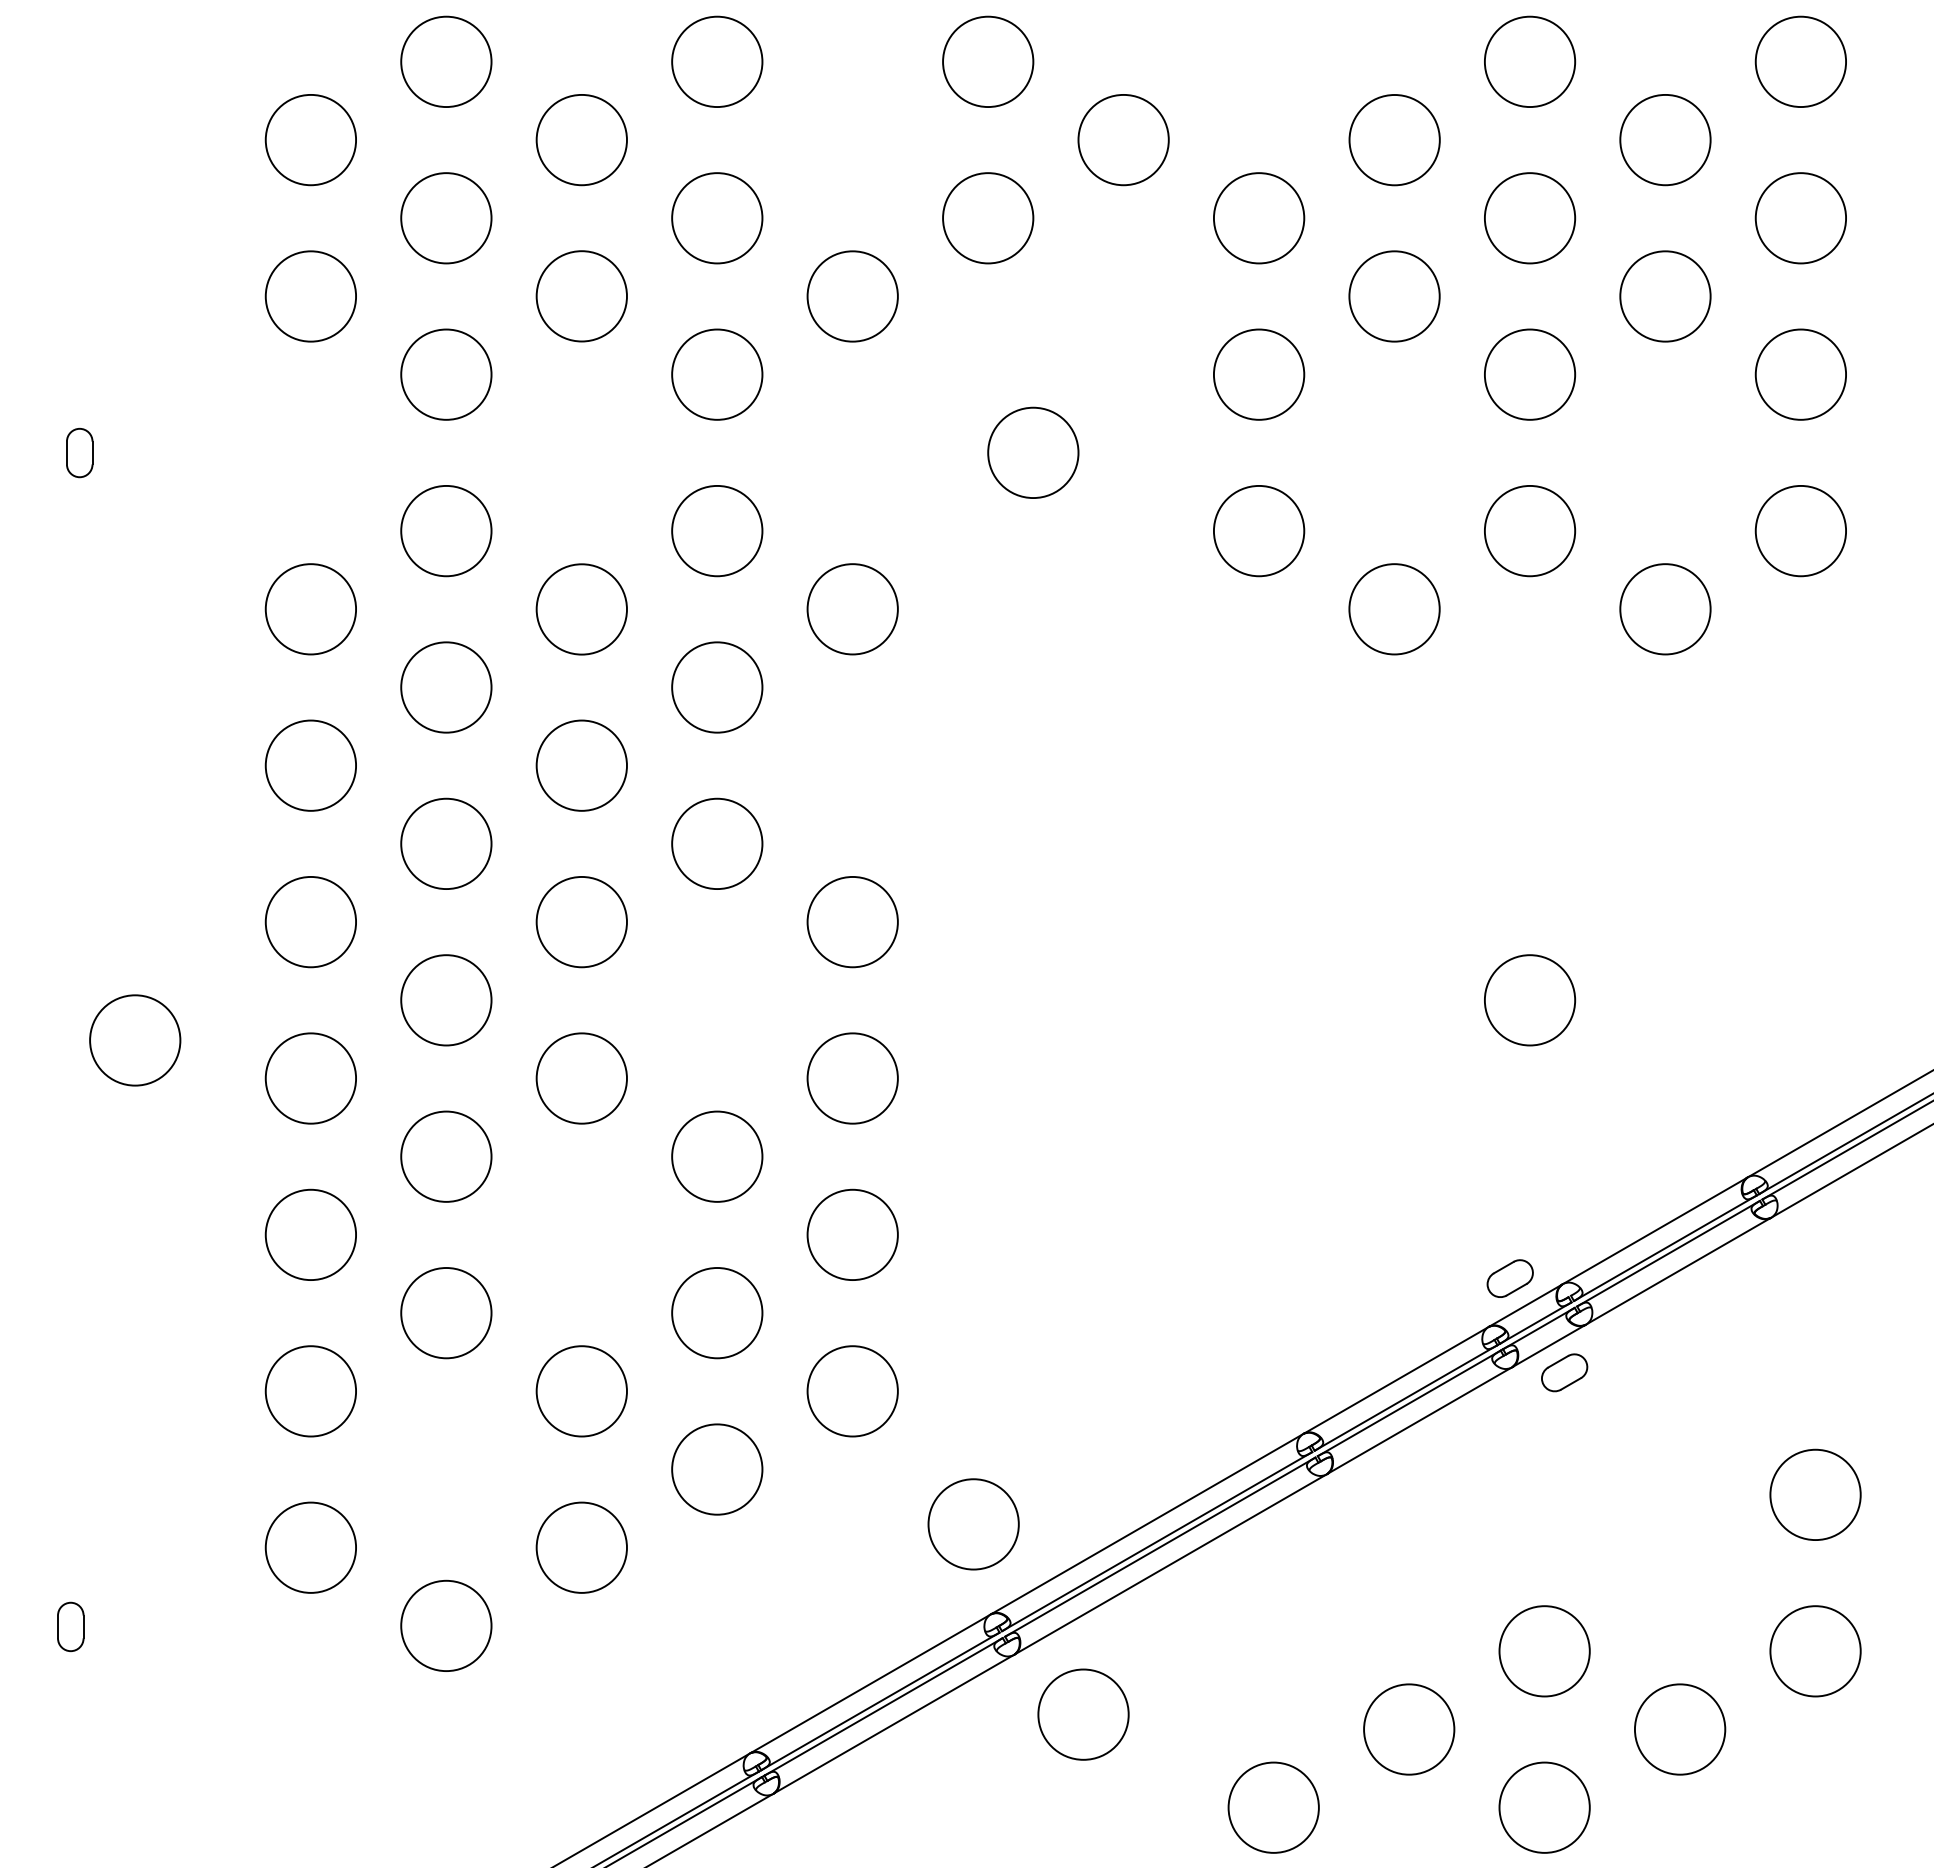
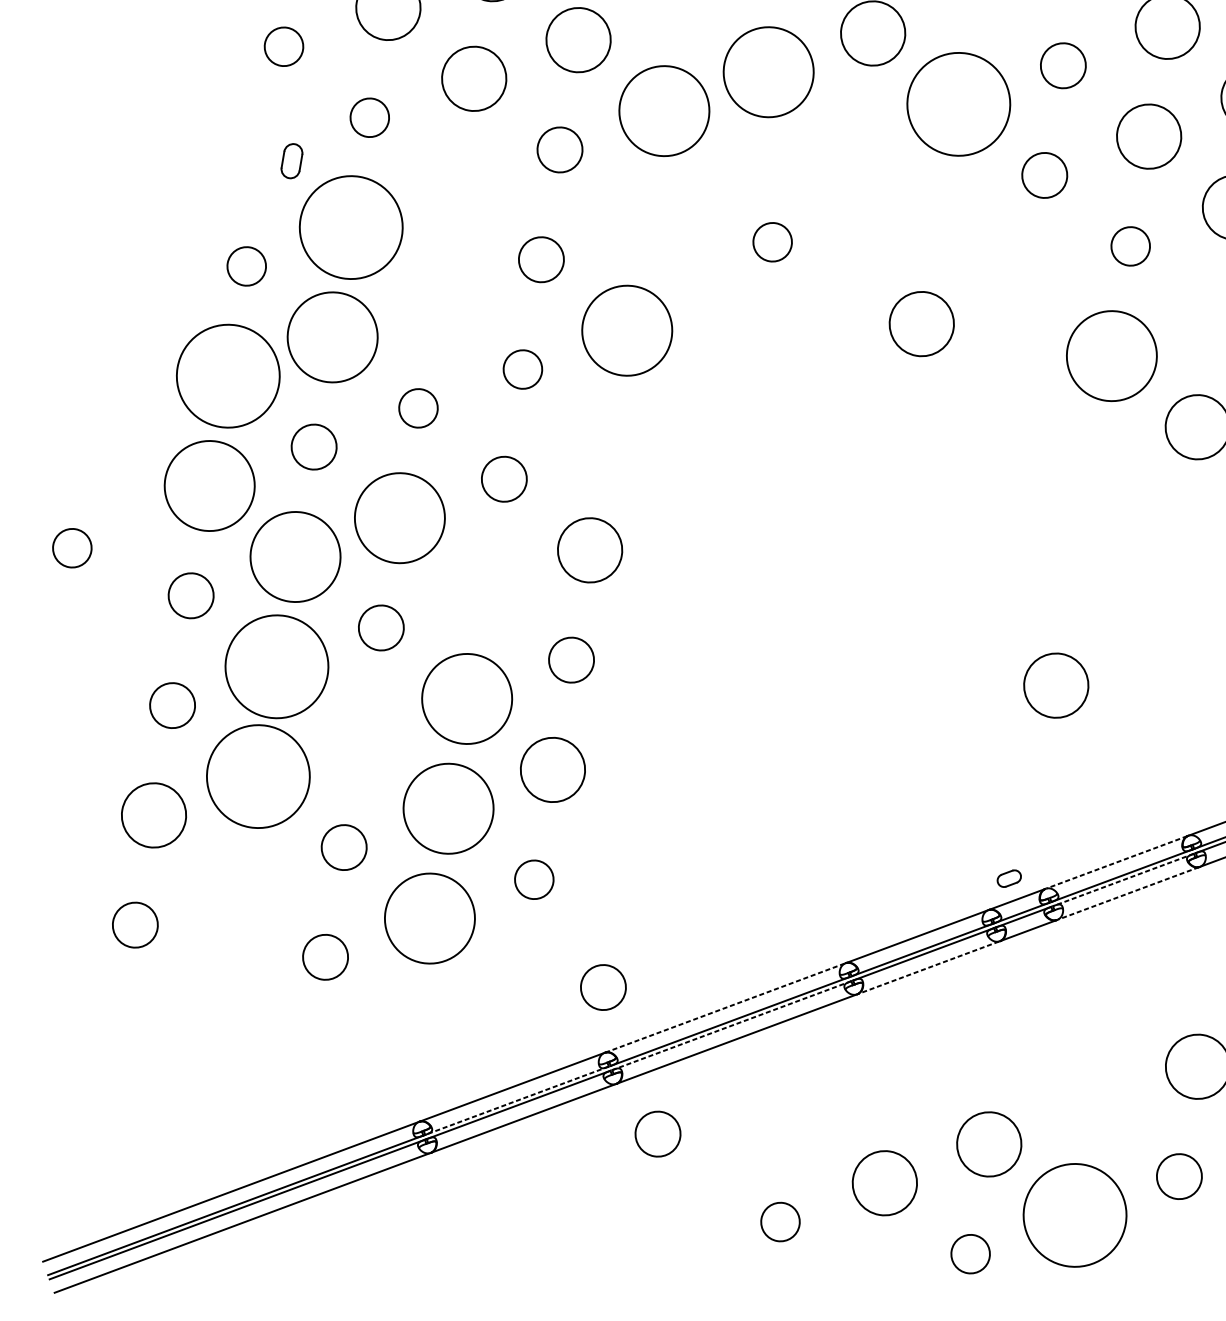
circle: (1394, 140) -> (1063, 65), size x0.7
circle: (988, 218) -> (768, 72), size x1.4
circle: (1259, 218) -> (959, 104), size x1.6
circle: (310, 296) -> (283, 46), size x0.6
circle: (852, 296) -> (664, 111), size x1.4
circle: (1394, 296) -> (1044, 175), size x0.7
circle: (446, 374) -> (369, 117), size x0.6
circle: (717, 374) -> (560, 149), size x0.7
circle: (1259, 374) -> (940, 214), removed
circle: (1530, 374) -> (1130, 246), size x0.6
part: (79, 452) -> (291, 160), moved
circle: (1033, 452) -> (772, 242), size x0.6
circle: (446, 530) -> (351, 227), size x1.6
circle: (717, 530) -> (541, 259), size x0.7
circle: (1530, 531) -> (1112, 356), size x1.4
circle: (310, 609) -> (246, 266), size x0.6
circle: (581, 609) -> (436, 298), removed
circle: (852, 609) -> (627, 330), size x1.4
circle: (1394, 609) -> (1007, 395), removed
circle: (446, 687) -> (332, 337), size x1.4
circle: (717, 687) -> (523, 369), size x0.6
circle: (310, 765) -> (228, 376), size x1.6
circle: (581, 765) -> (418, 408), size x0.6
circle: (446, 843) -> (314, 446), size x0.7
circle: (717, 843) -> (504, 479), size x0.7
circle: (310, 921) -> (209, 485), size x1.4
circle: (581, 921) -> (399, 517), size x1.4
circle: (446, 1000) -> (295, 557), size x1.4
circle: (135, 1040) -> (72, 548), size x0.6
circle: (310, 1078) -> (190, 595), size x0.7
circle: (581, 1078) -> (381, 627), size x0.7
circle: (852, 1078) -> (571, 660), size x0.7
circle: (446, 1156) -> (277, 666), size x1.6
circle: (717, 1156) -> (467, 698), size x1.4
line: (1655, 1230) -> (1117, 862), solid -> dashed
circle: (310, 1234) -> (172, 705), size x0.7
line: (1668, 1253) -> (1123, 879), solid -> dashed
line: (1678, 1271) -> (1128, 893), solid -> dashed
part: (1509, 1278) -> (1008, 878), size x0.7
circle: (446, 1313) -> (258, 776), size x1.6
circle: (717, 1313) -> (448, 809), size x1.4
part: (1564, 1372) -> (1036, 951), removed
circle: (581, 1391) -> (343, 847), size x0.7
circle: (852, 1391) -> (534, 879), size x0.6
line: (1419, 1420) -> (928, 967), solid -> dashed
circle: (717, 1469) -> (430, 918), size x1.4
circle: (973, 1524) -> (603, 987), size x0.7
line: (1146, 1524) -> (724, 1008), solid -> dashed
circle: (310, 1547) -> (135, 925), size x0.7
circle: (581, 1547) -> (325, 957), size x0.7
line: (1159, 1547) -> (731, 1025), solid -> dashed
circle: (446, 1625) -> (221, 995), removed
circle: (1815, 1651) -> (1179, 1176), size x0.7
line: (880, 1701) -> (517, 1100), solid -> dashed
circle: (1083, 1714) -> (658, 1134), size x0.7
circle: (1679, 1729) -> (1074, 1215), size x1.6
circle: (1273, 1807) -> (780, 1221), size x0.6
circle: (1544, 1807) -> (970, 1254), size x0.6

